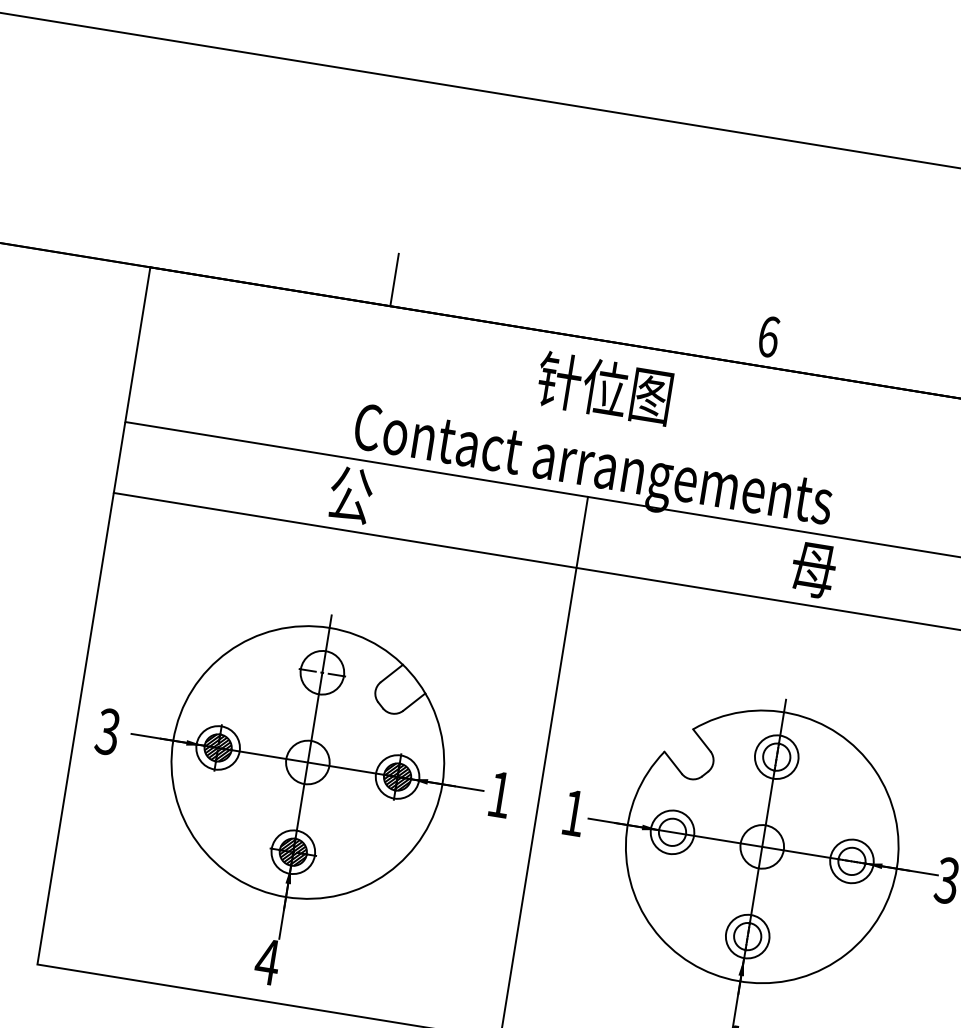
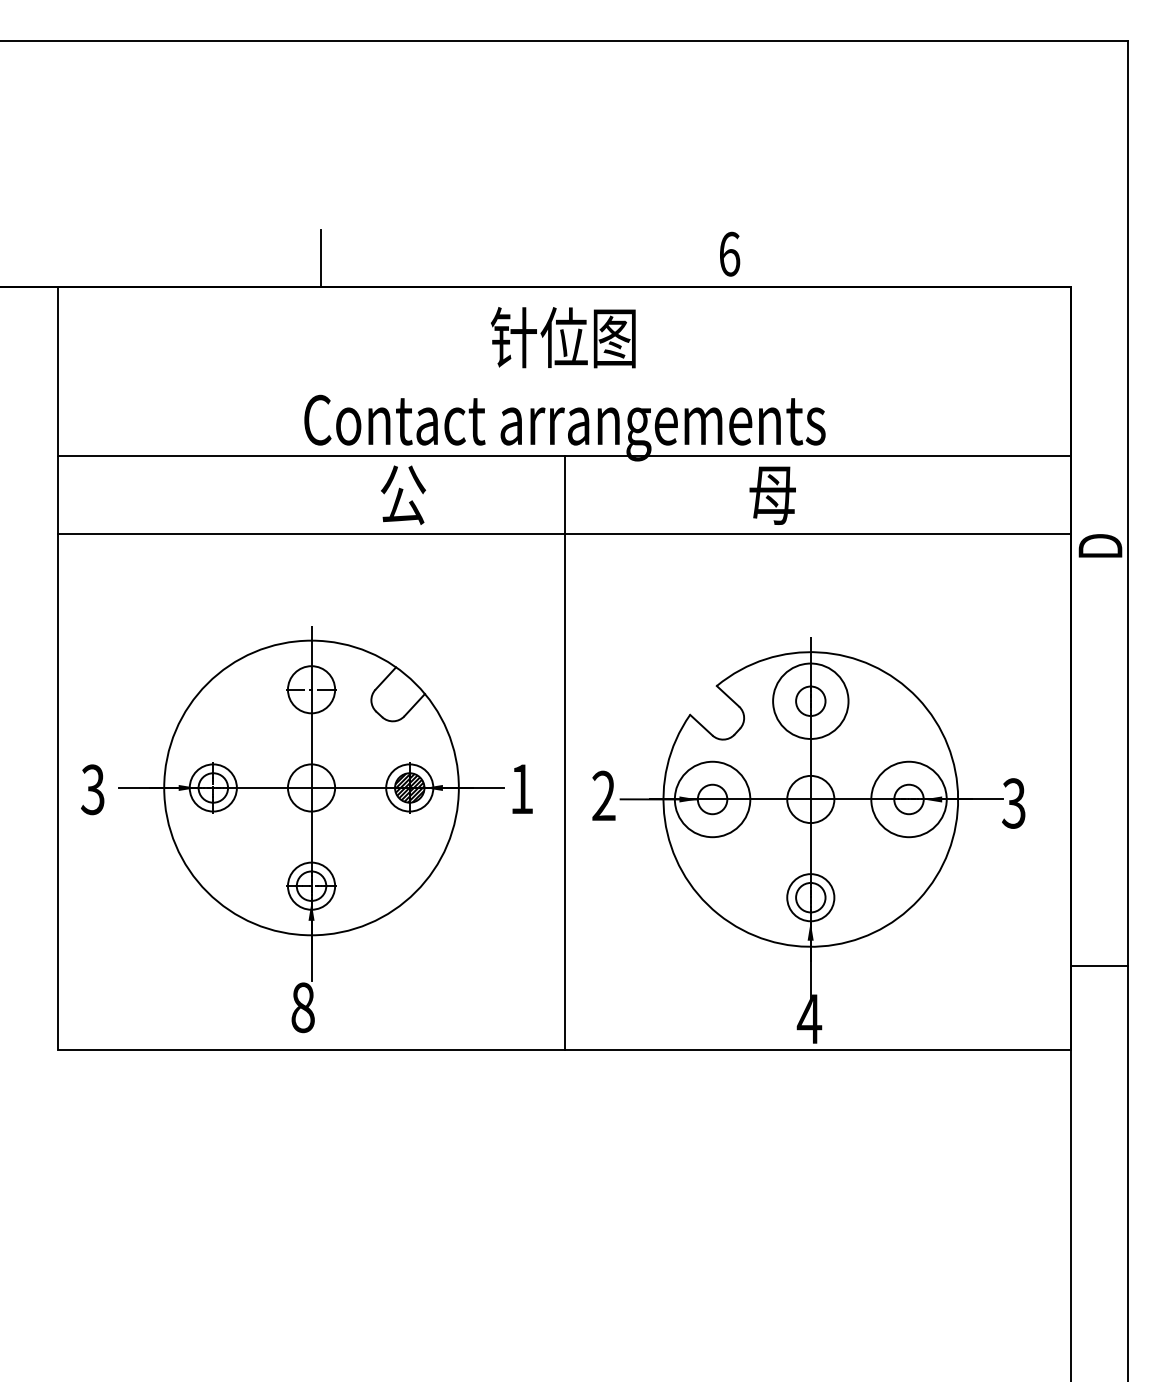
text: (351, 494) -> (403, 494), moved
text: (813, 570) -> (772, 495), moved
hatch: (217, 747) -> (212, 787), removed
circle: (776, 756) -> (810, 700), size x1.6
text: (573, 812) -> (603, 795), 1 -> 2
circle: (672, 832) -> (712, 799), size x1.6
hatch: (293, 851) -> (311, 885), removed
circle: (851, 861) -> (908, 799), size x1.6
text: (267, 961) -> (302, 1007), 4 -> 8

